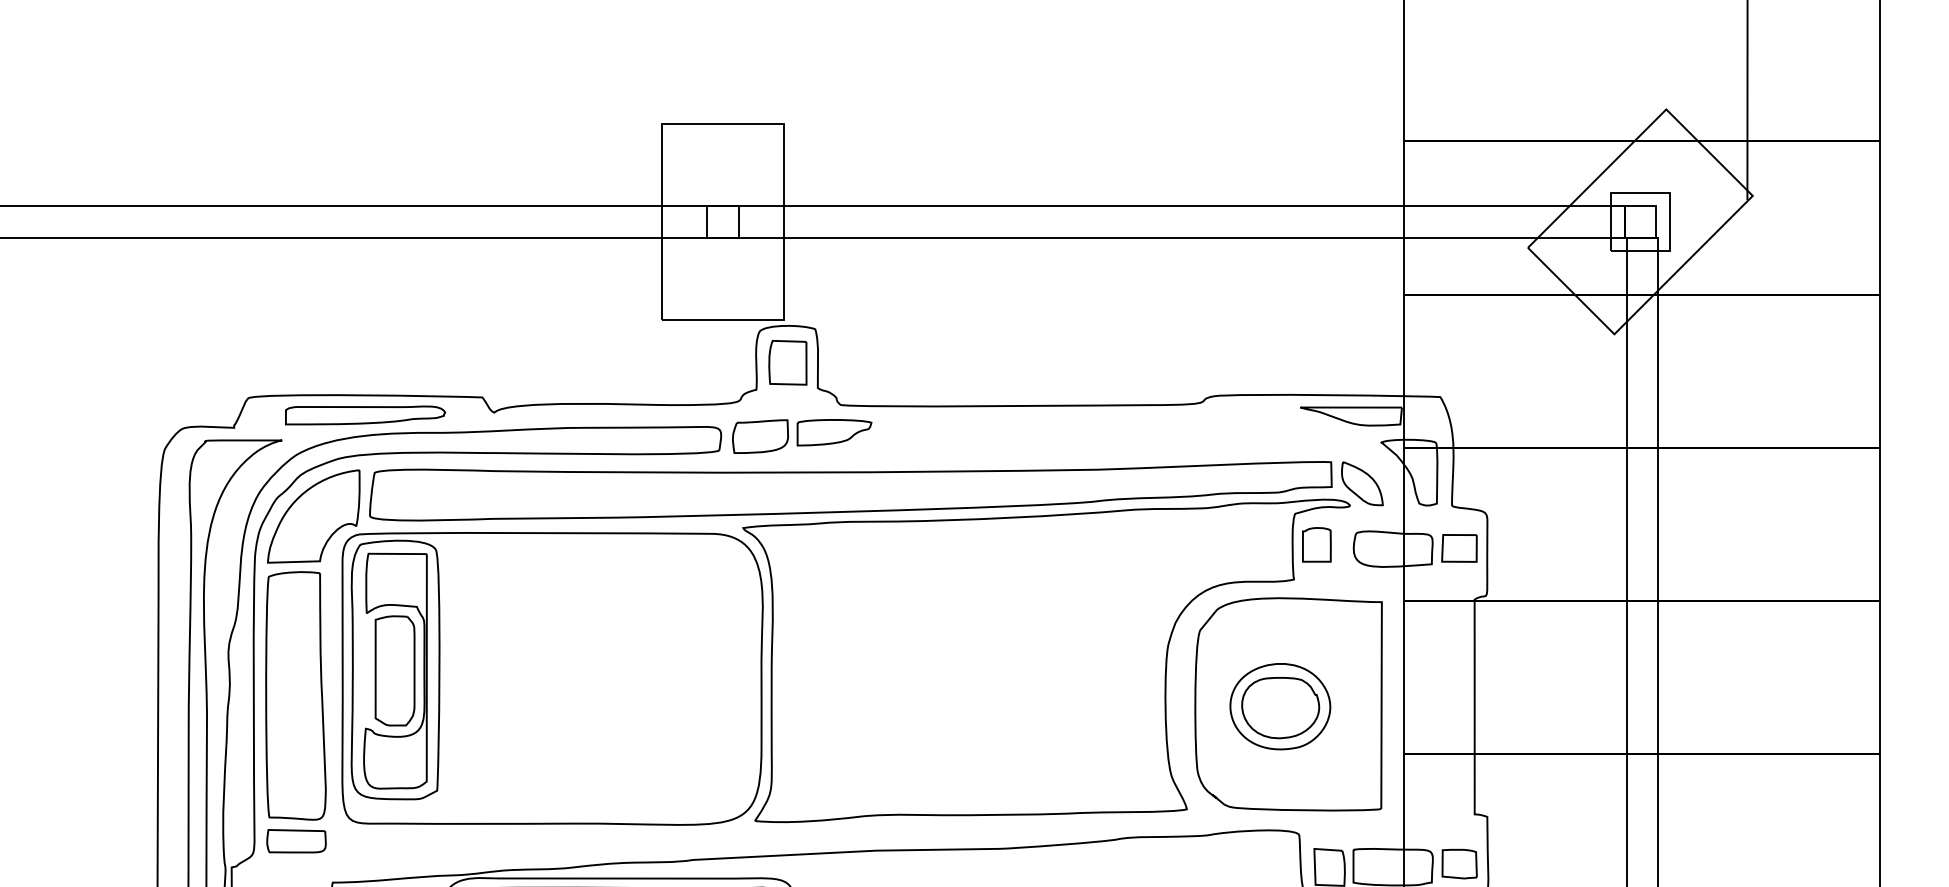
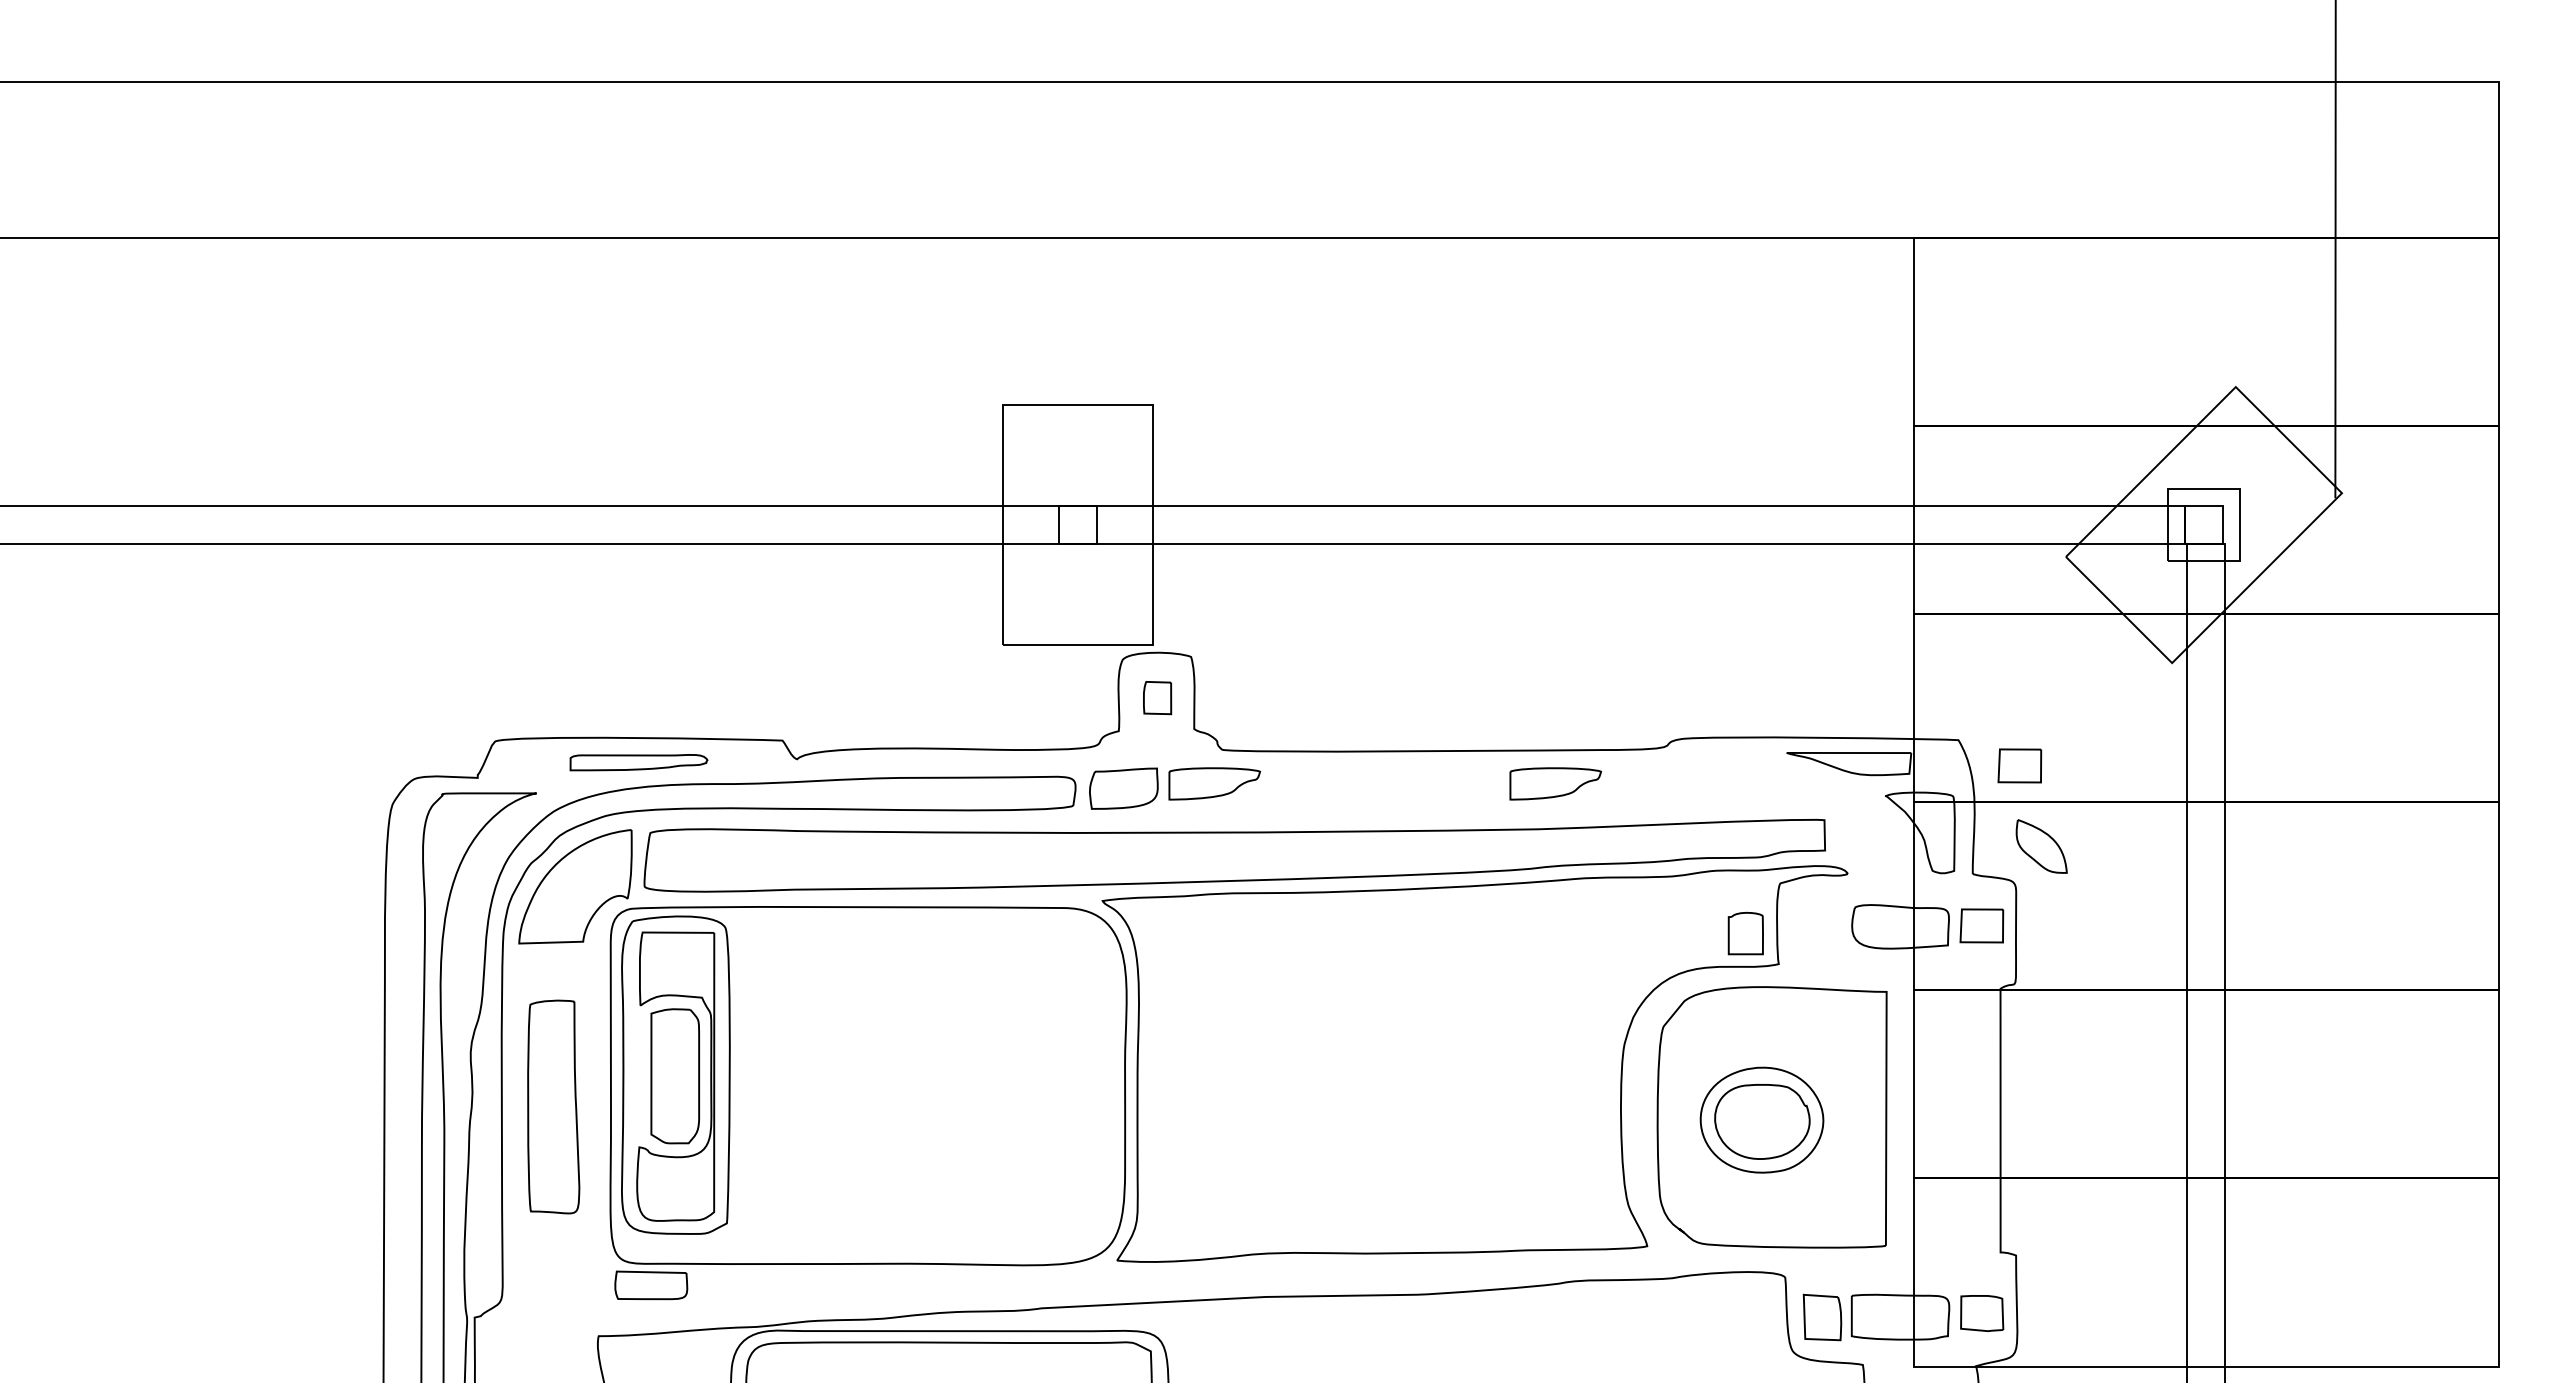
part: (787, 362) -> (1157, 697), size x0.6
part: (365, 415) -> (638, 762), size x0.7
part: (1490, 417) -> (2019, 765), added
part: (1112, 432) -> (1555, 783), added
part: (1362, 483) -> (2041, 846), moved
part: (1316, 544) -> (1745, 933), moved
part: (295, 695) -> (553, 1106), size x0.7
part: (296, 841) -> (651, 1285), moved

